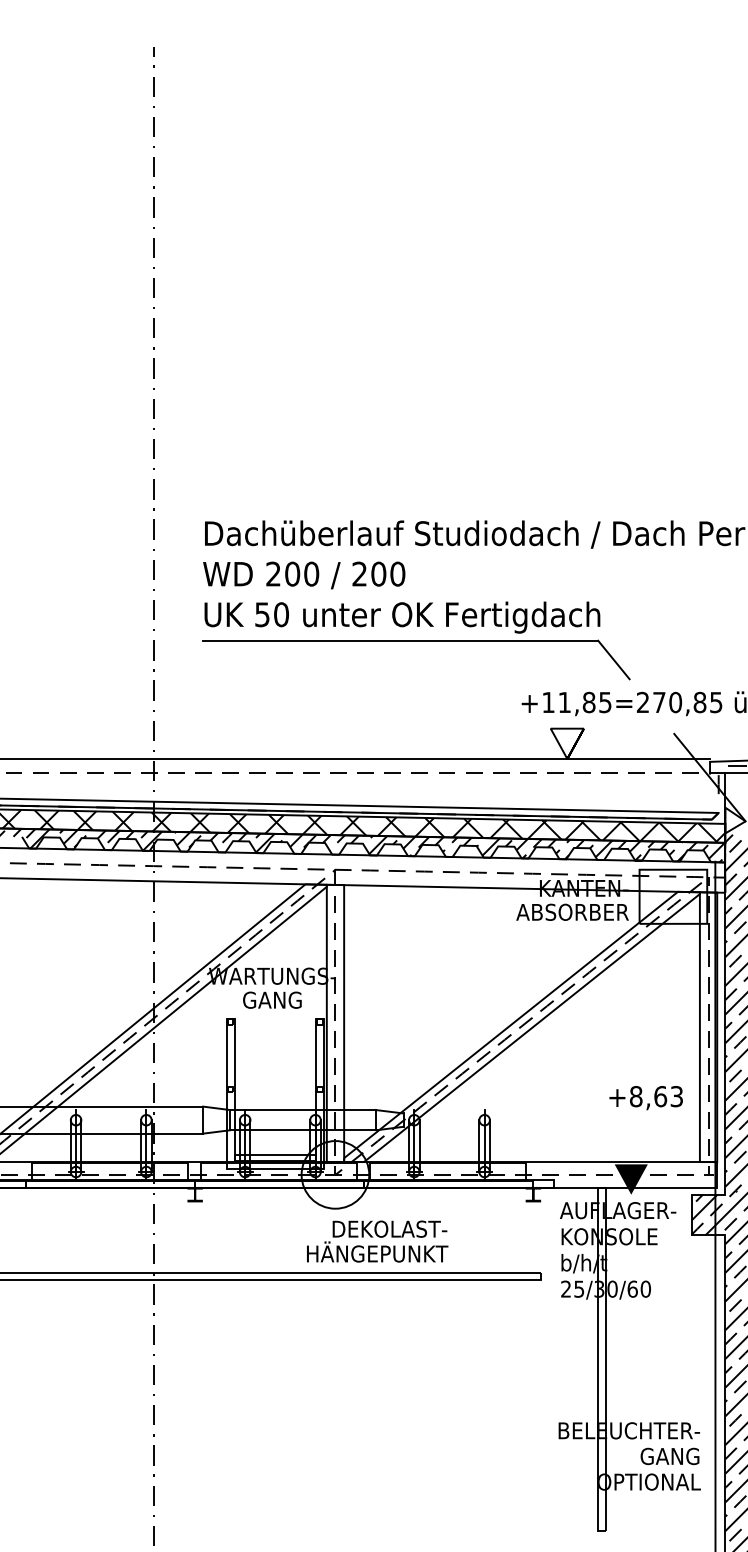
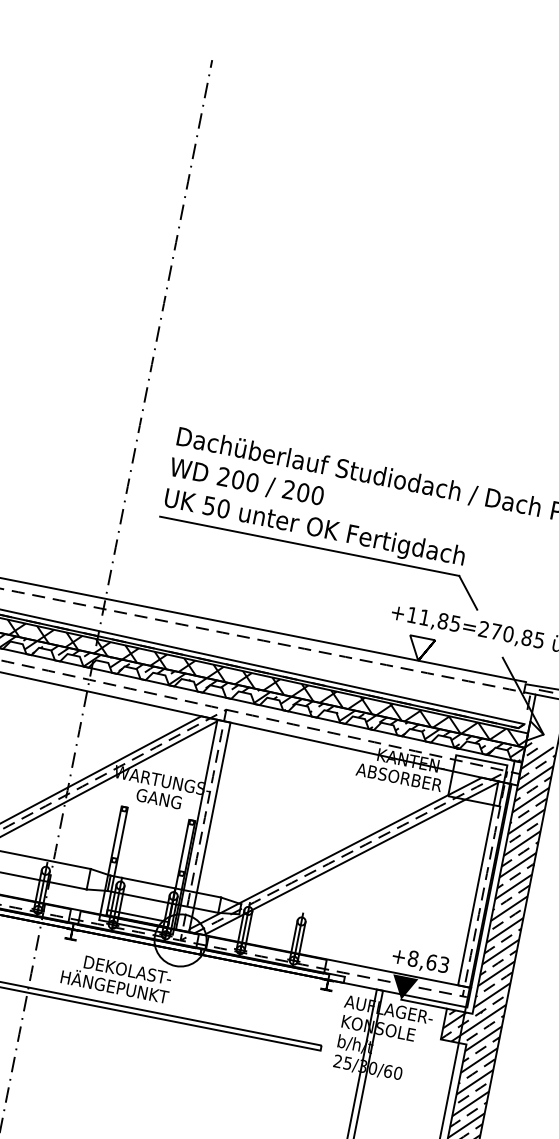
text: (645, 1098) -> (420, 961), moved
line: (661, 1194) -> (424, 1004), added
text: (377, 1241) -> (116, 977), moved

